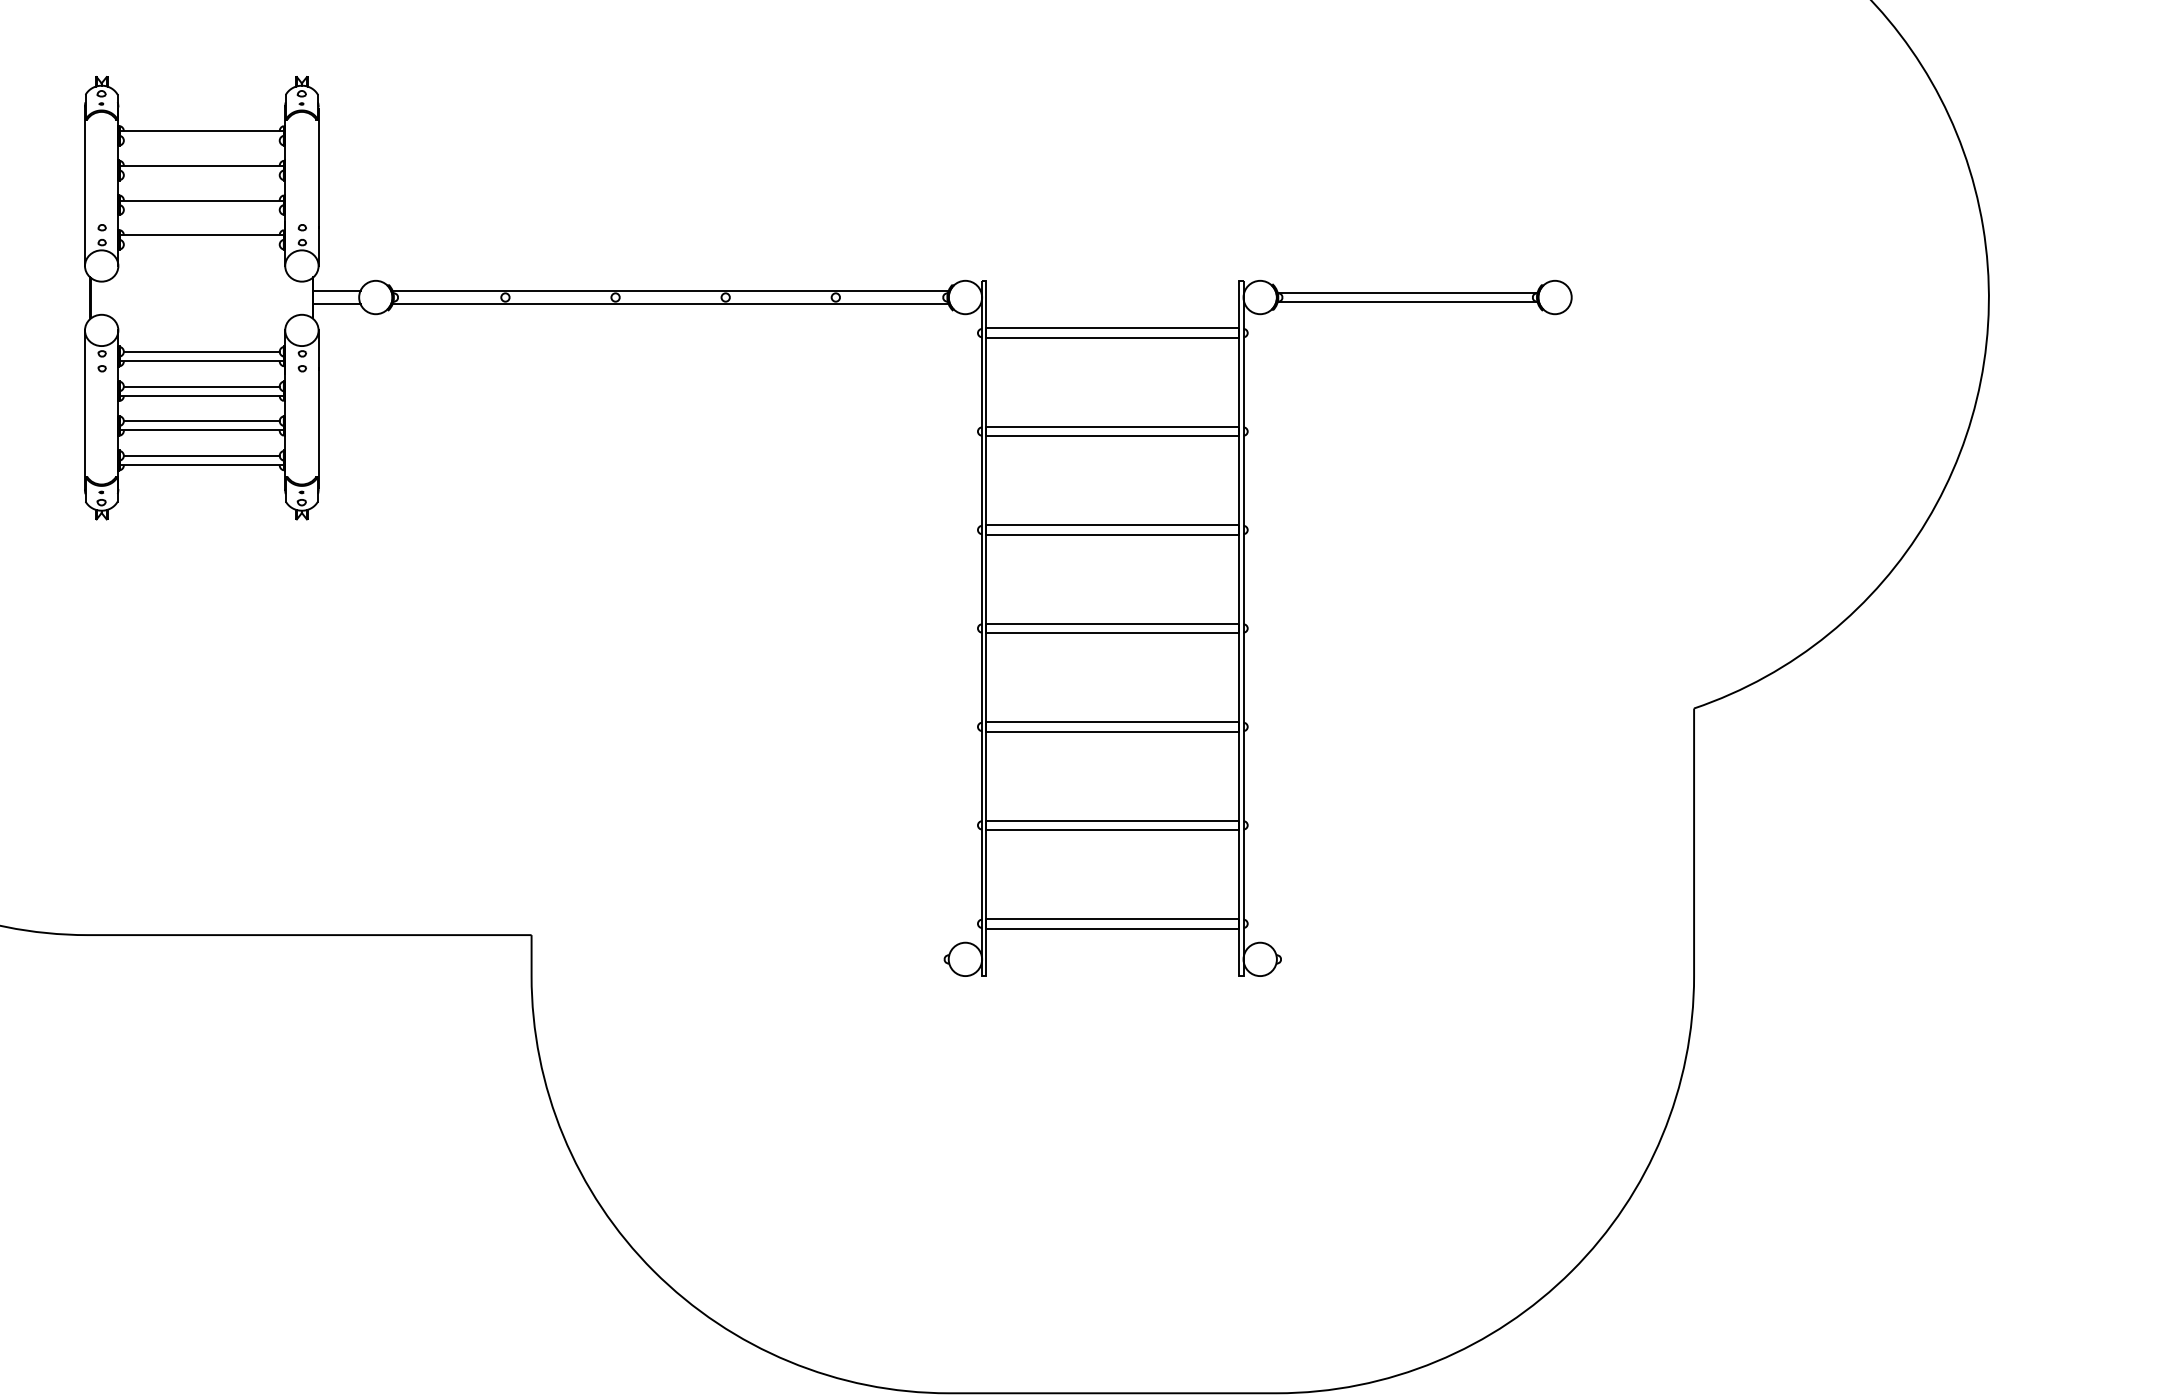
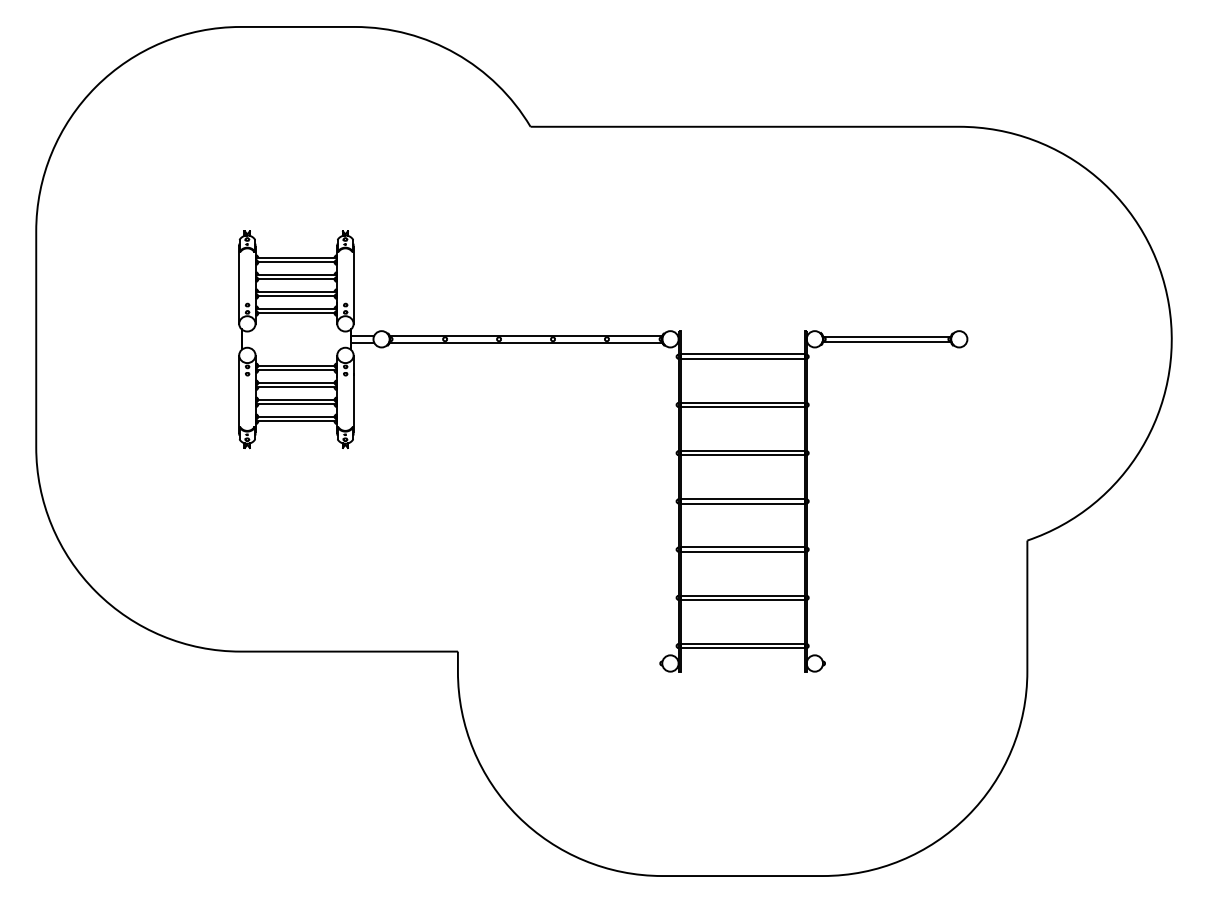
line: (201, 140) -> (296, 262), added
line: (201, 175) -> (296, 279), added
line: (201, 210) -> (296, 296), added
line: (201, 244) -> (296, 313), added

